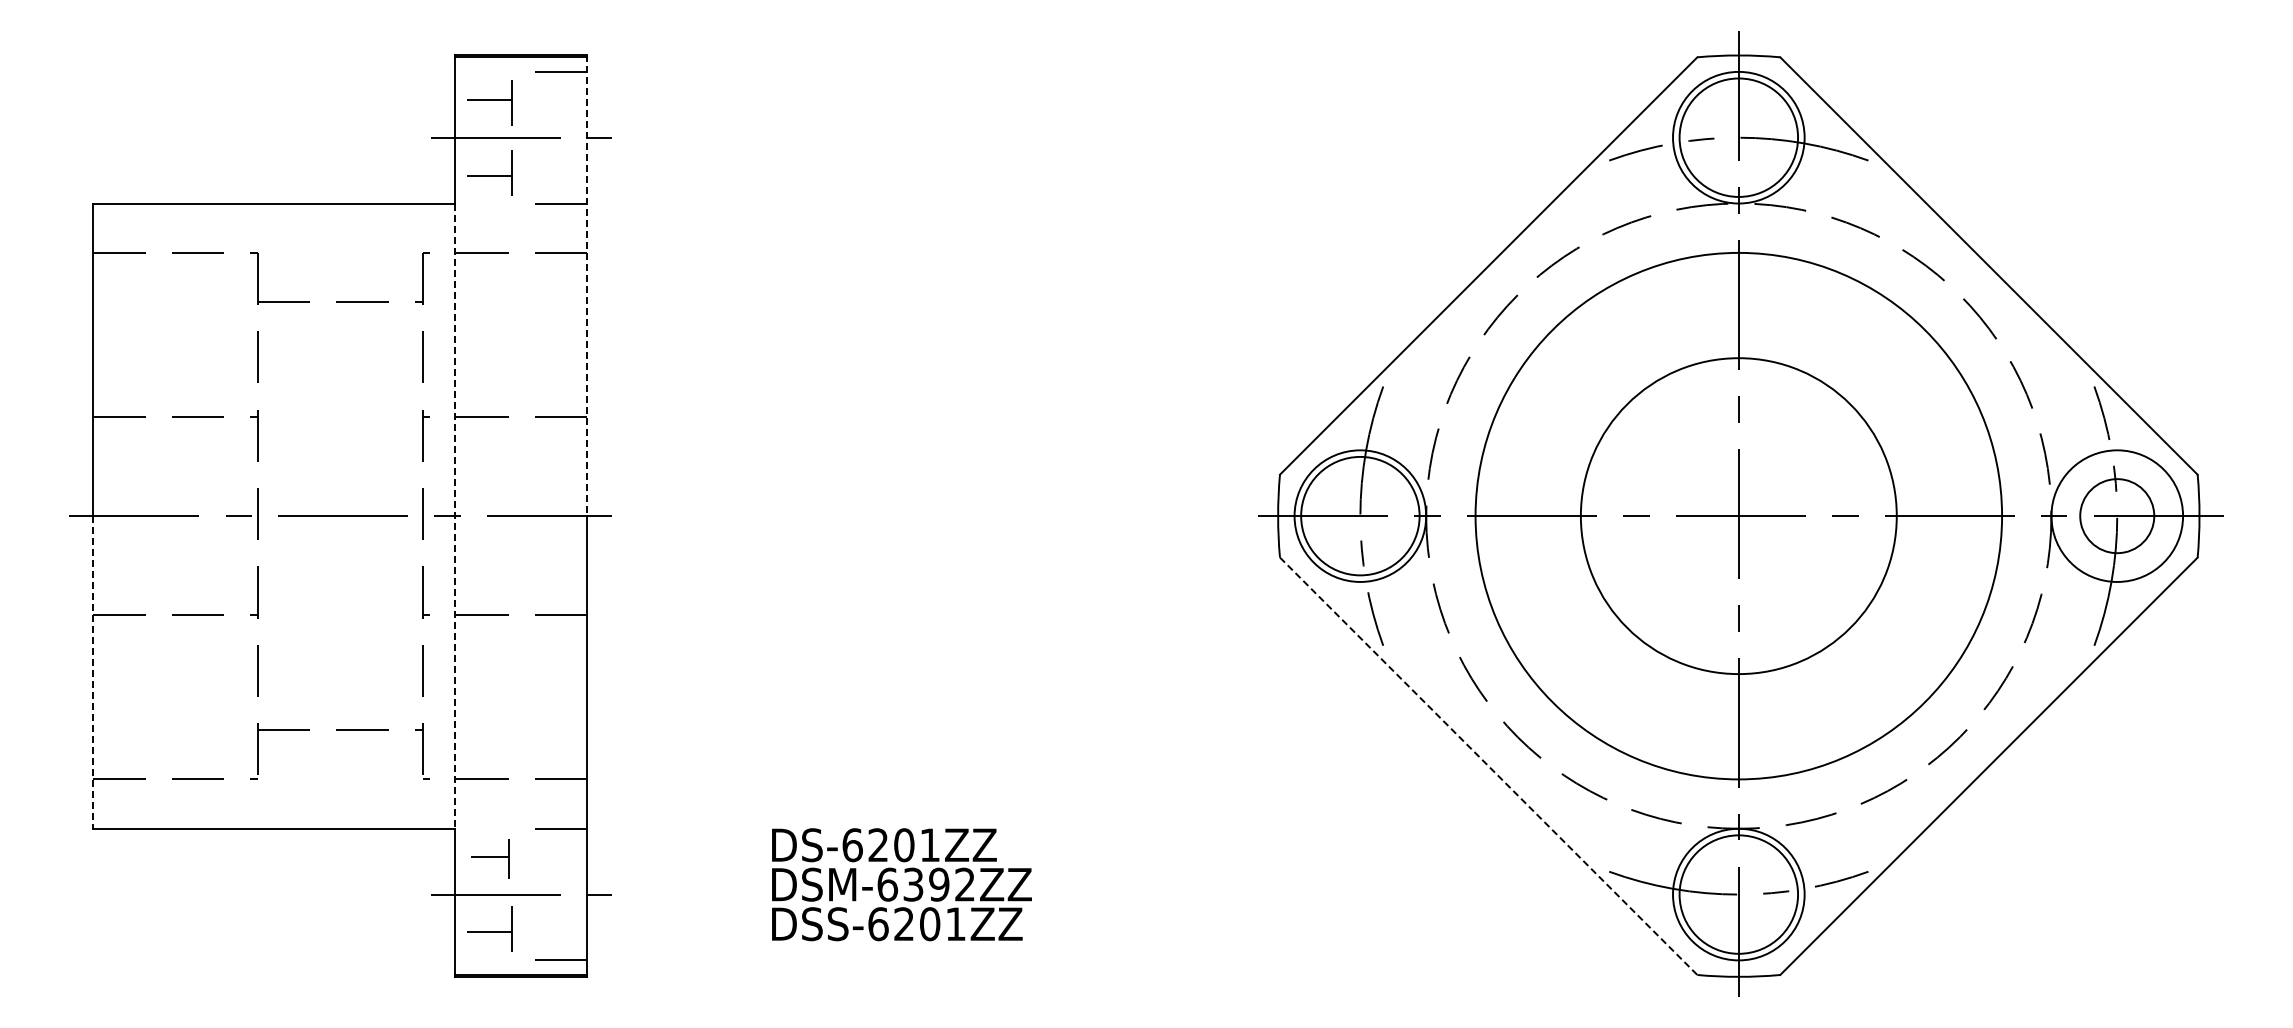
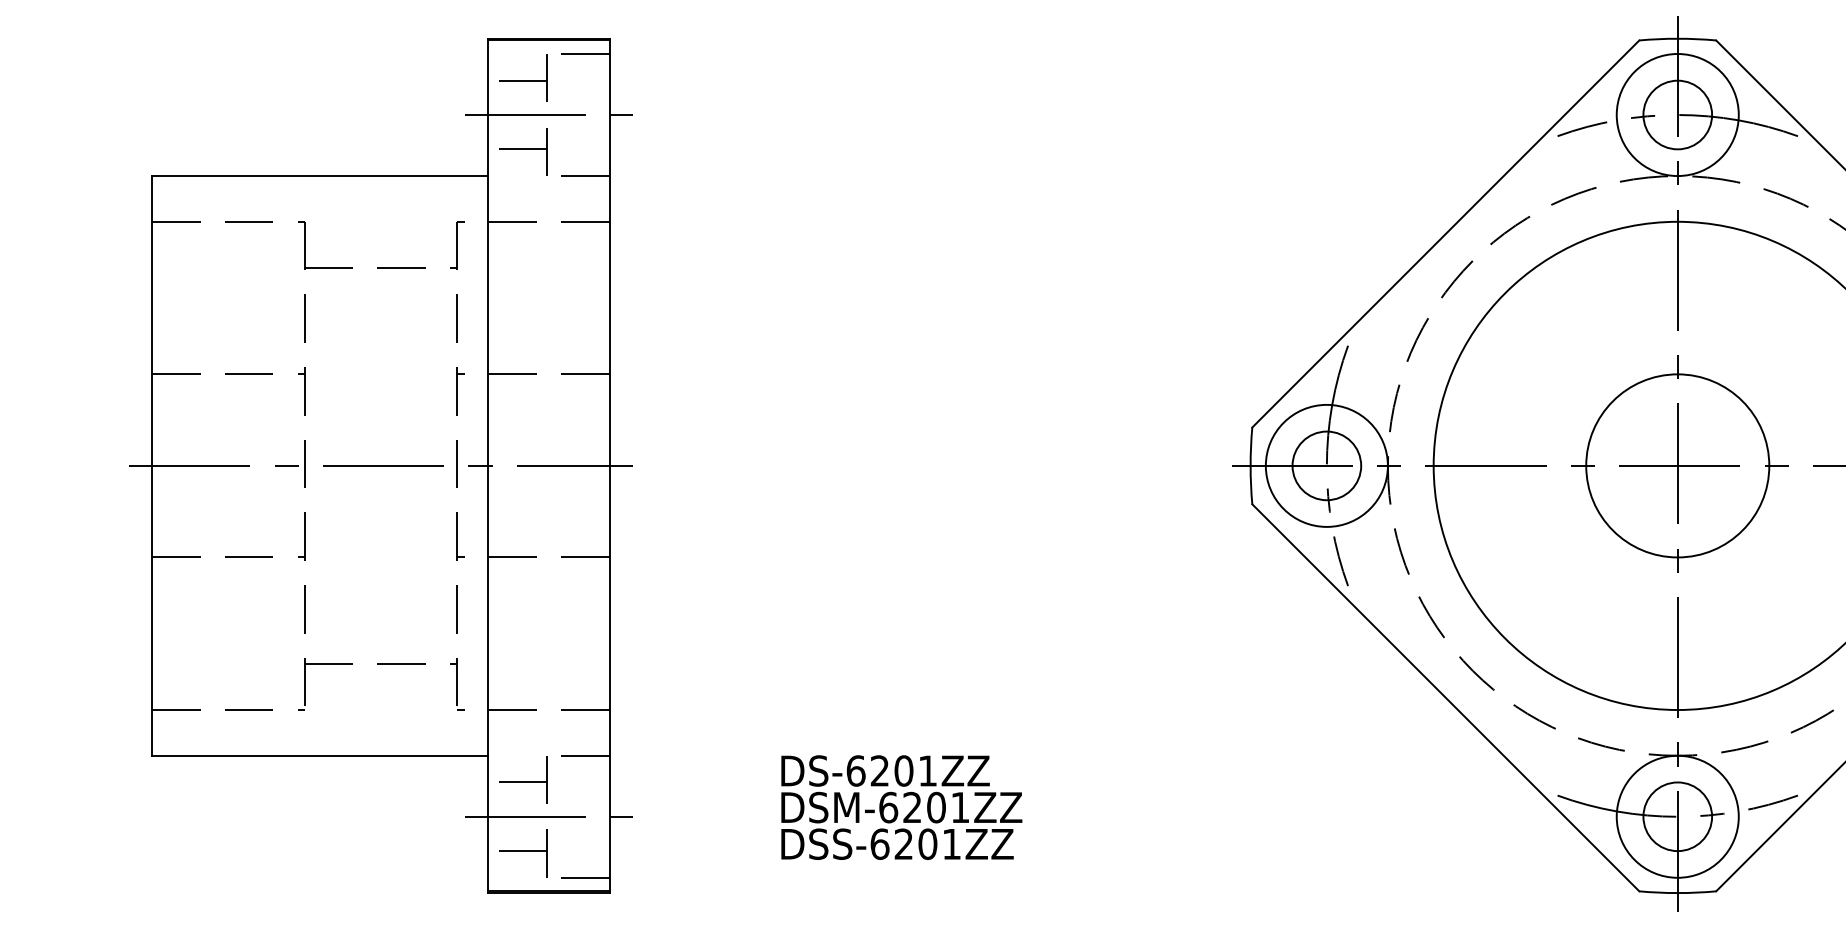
part: (493, 97) -> (523, 77), size x1.43
circle: (1738, 137) -> (1677, 114), size x0.62
part: (493, 177) -> (523, 151), size x1.43
line: (587, 286) -> (610, 252), dashed -> solid
circle: (1738, 515) -> (1677, 465), size x0.62
line: (455, 516) -> (487, 466), dashed -> solid
circle: (1360, 516) -> (1326, 466), size x0.62
line: (93, 672) -> (152, 610), dashed -> solid
line: (1489, 766) -> (1446, 698), dashed -> solid
part: (493, 854) -> (523, 779), size x1.67
text: (938, 884) -> (935, 807), DSM-6392ZZ -> DSM-6201ZZ
circle: (1738, 894) -> (1677, 816), size x0.62
part: (493, 933) -> (523, 852), size x1.43

